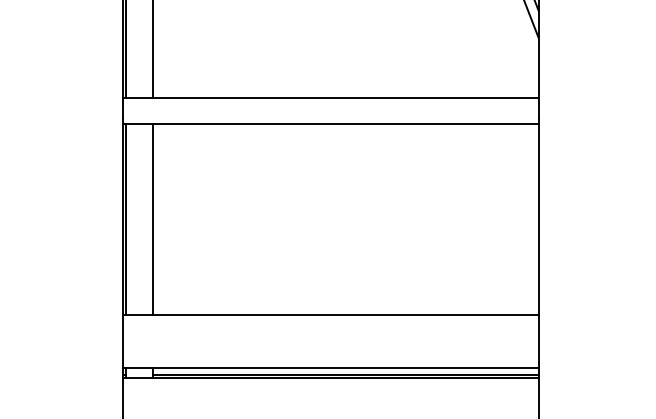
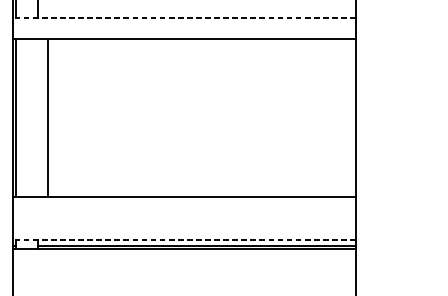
line: (330, 97) -> (184, 17), solid -> dashed
line: (152, 219) -> (48, 117), moved
line: (330, 368) -> (184, 240), solid -> dashed

